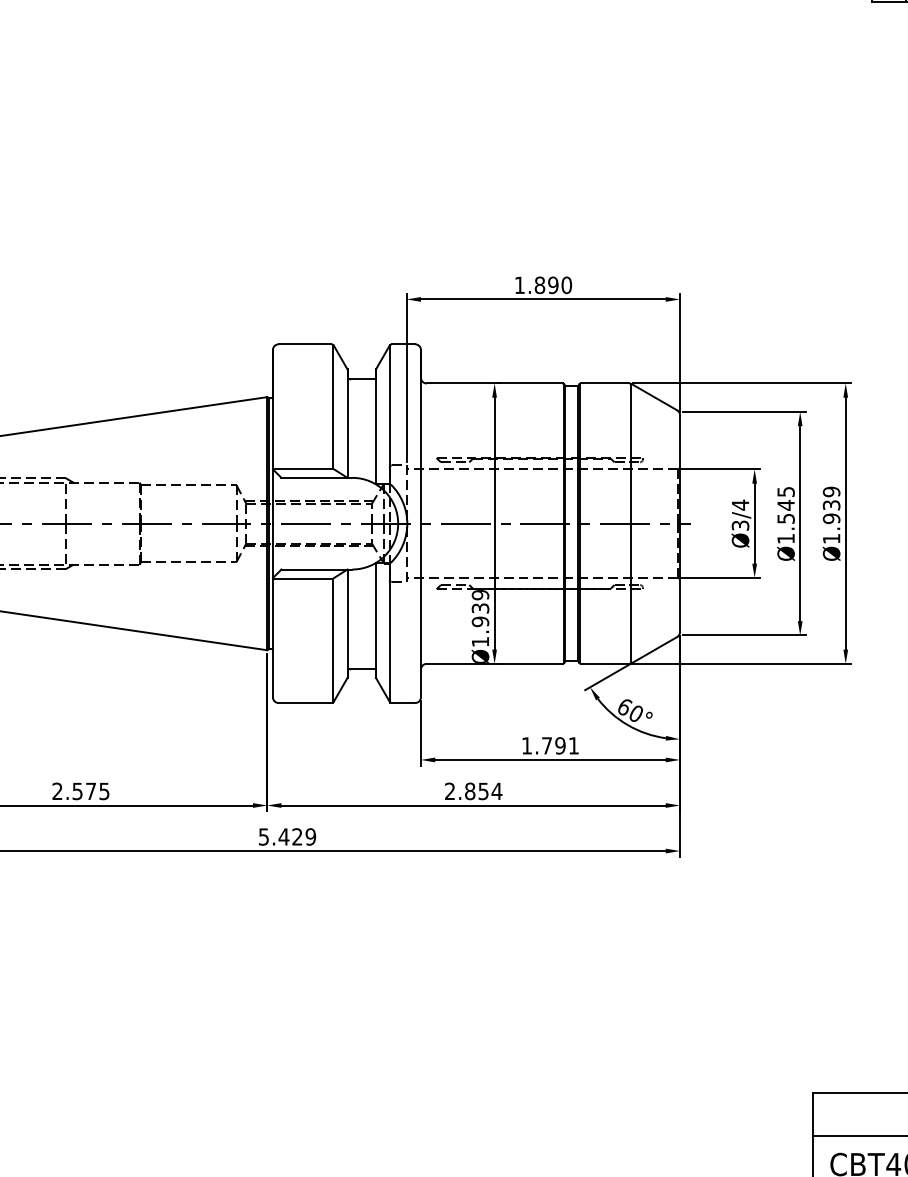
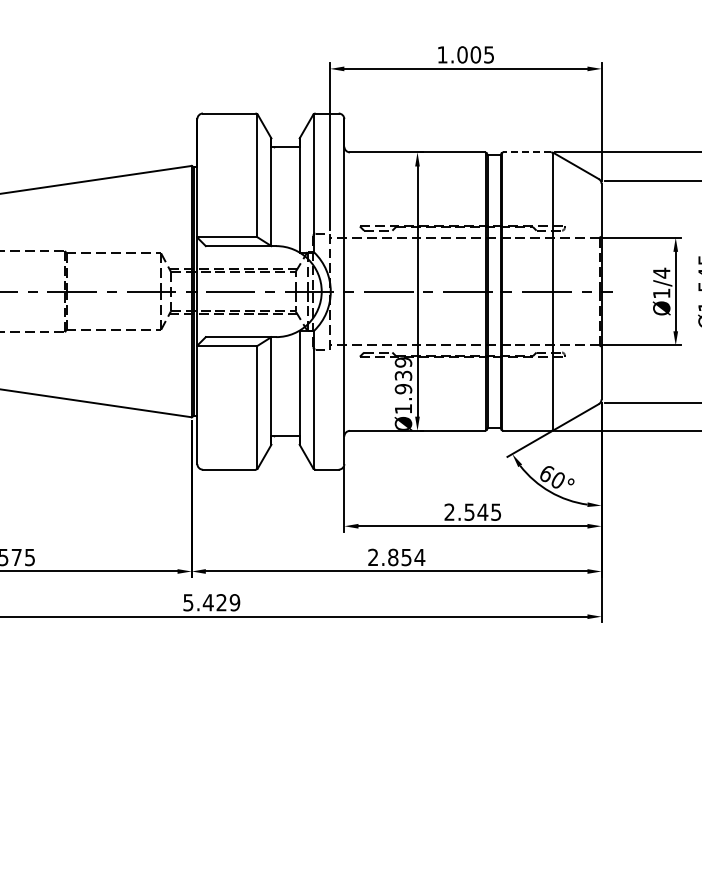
text: (553, 285) -> (475, 55), 1.890 -> 1.005
line: (604, 383) -> (526, 152), solid -> dashed
text: (740, 525) -> (661, 293), Ø3/4 -> Ø1/4
text: (549, 745) -> (472, 511), 1.791 -> 2.545

